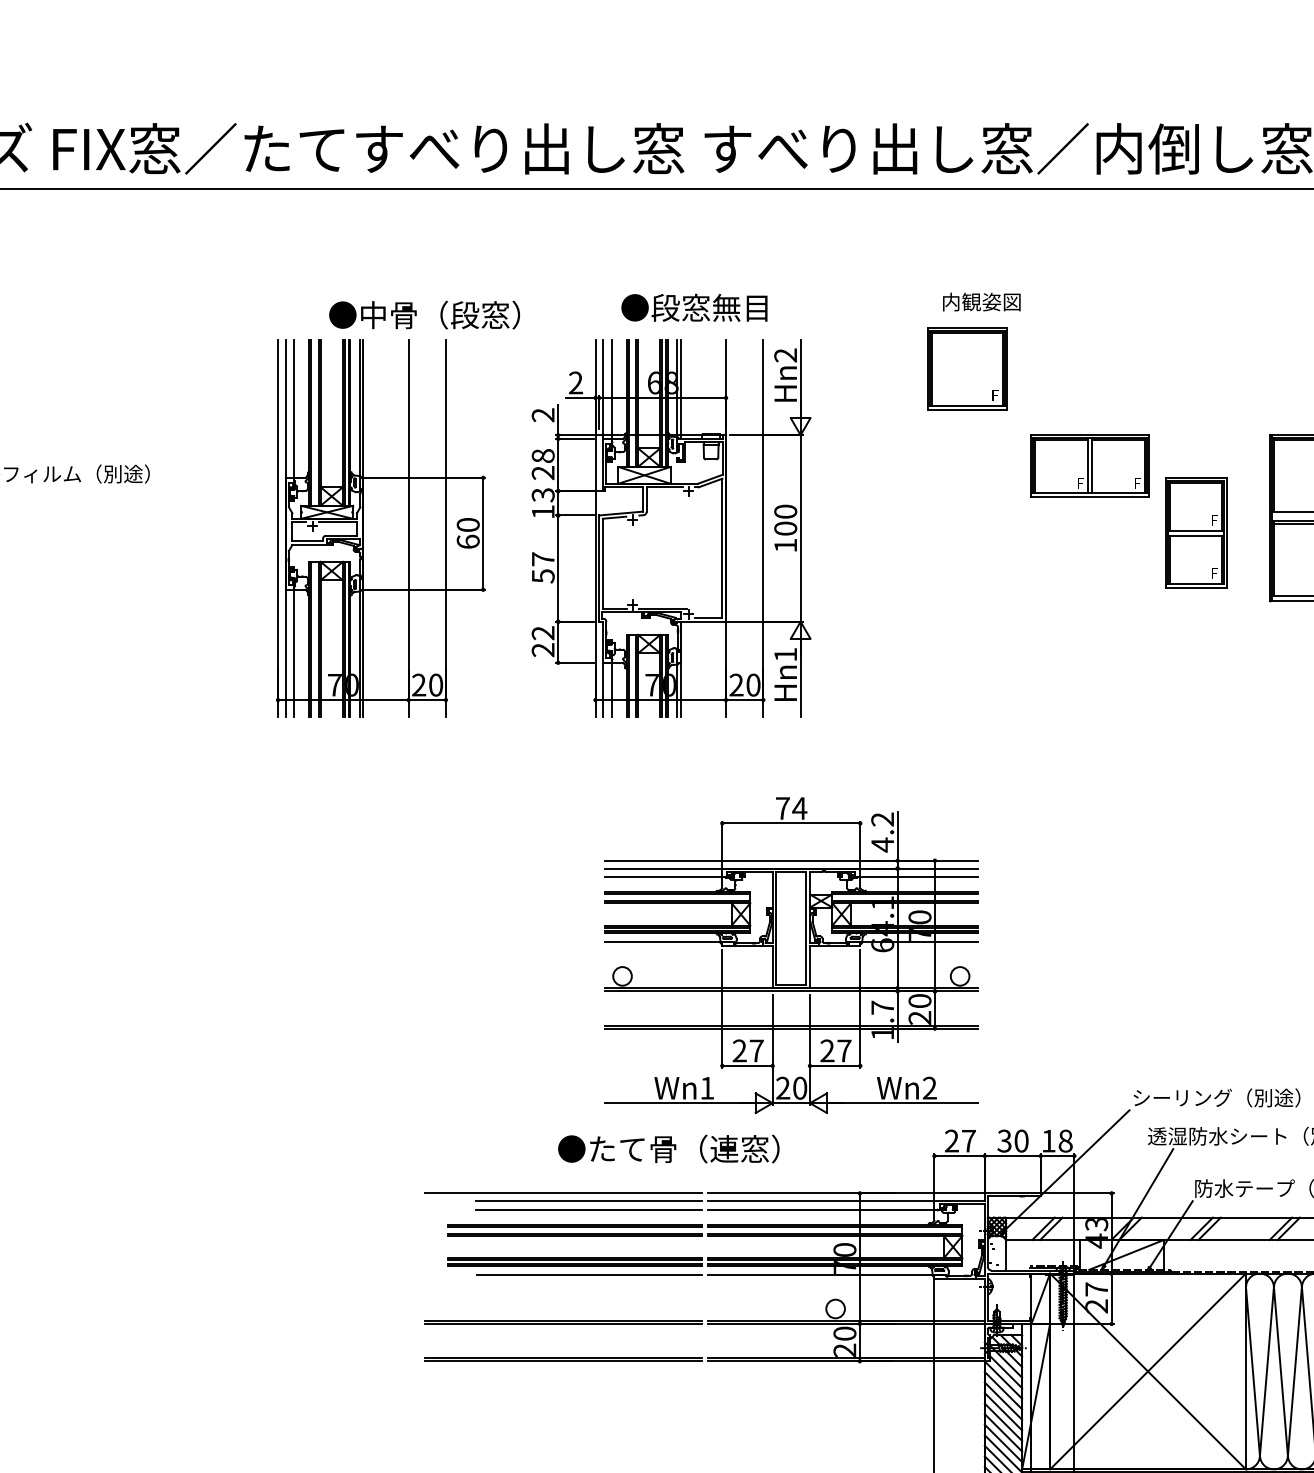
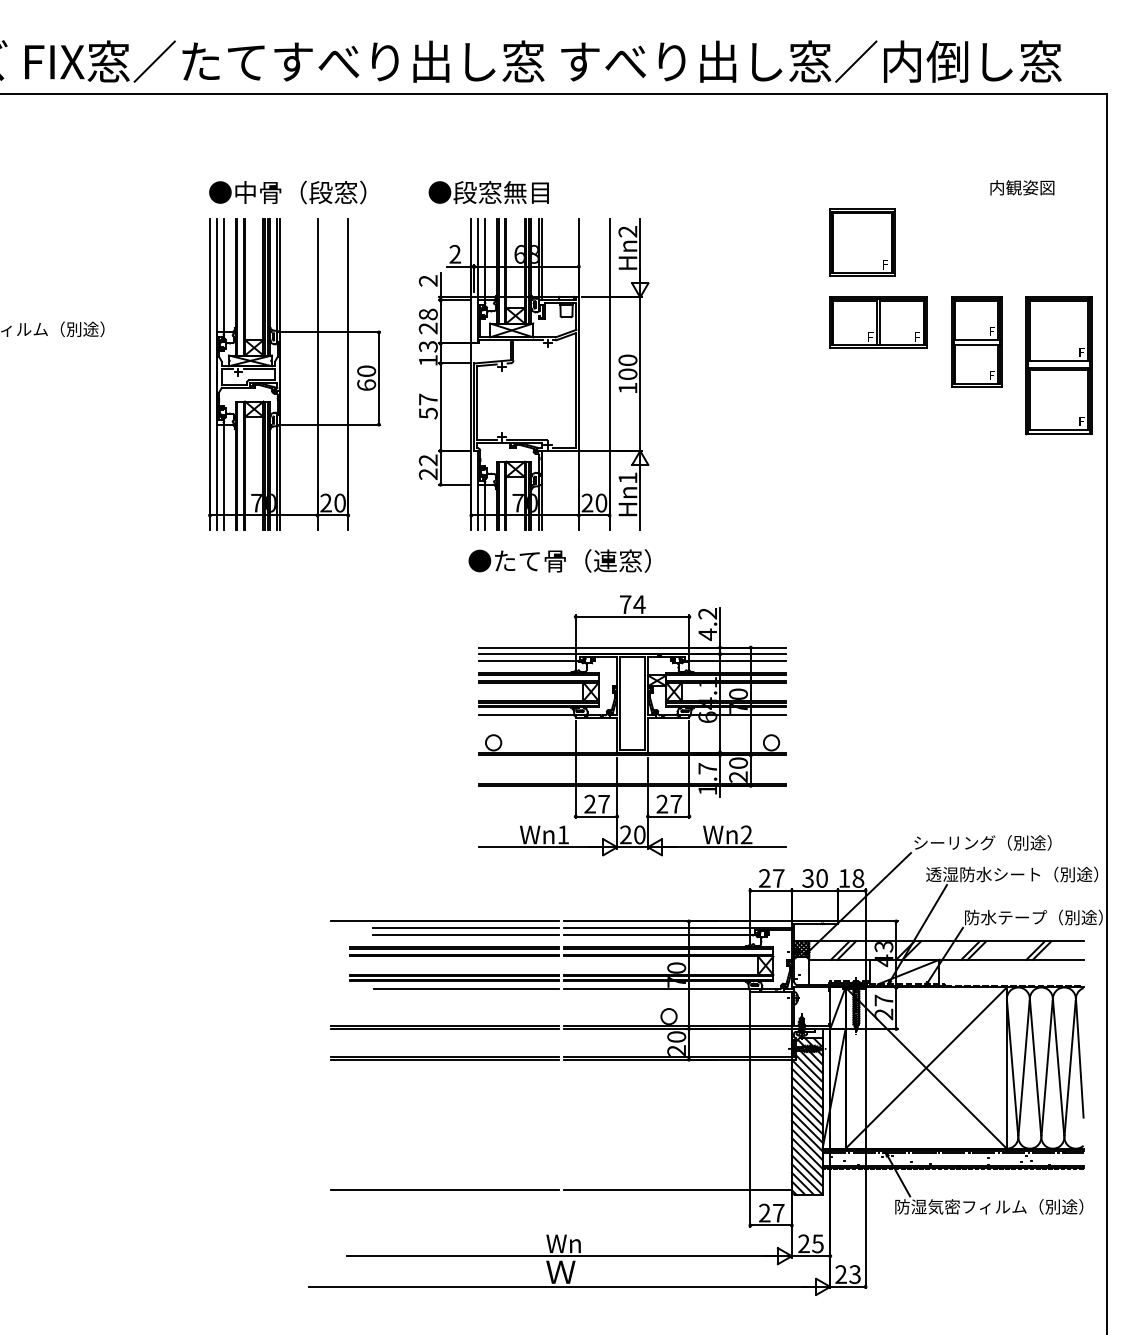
text: (981, 301) -> (1022, 187), moved
text: (694, 307) -> (488, 192), moved
text: (424, 315) -> (287, 192), moved
part: (967, 368) -> (862, 242), moved
part: (1195, 532) -> (976, 341), moved
text: (668, 1148) -> (559, 560), moved

